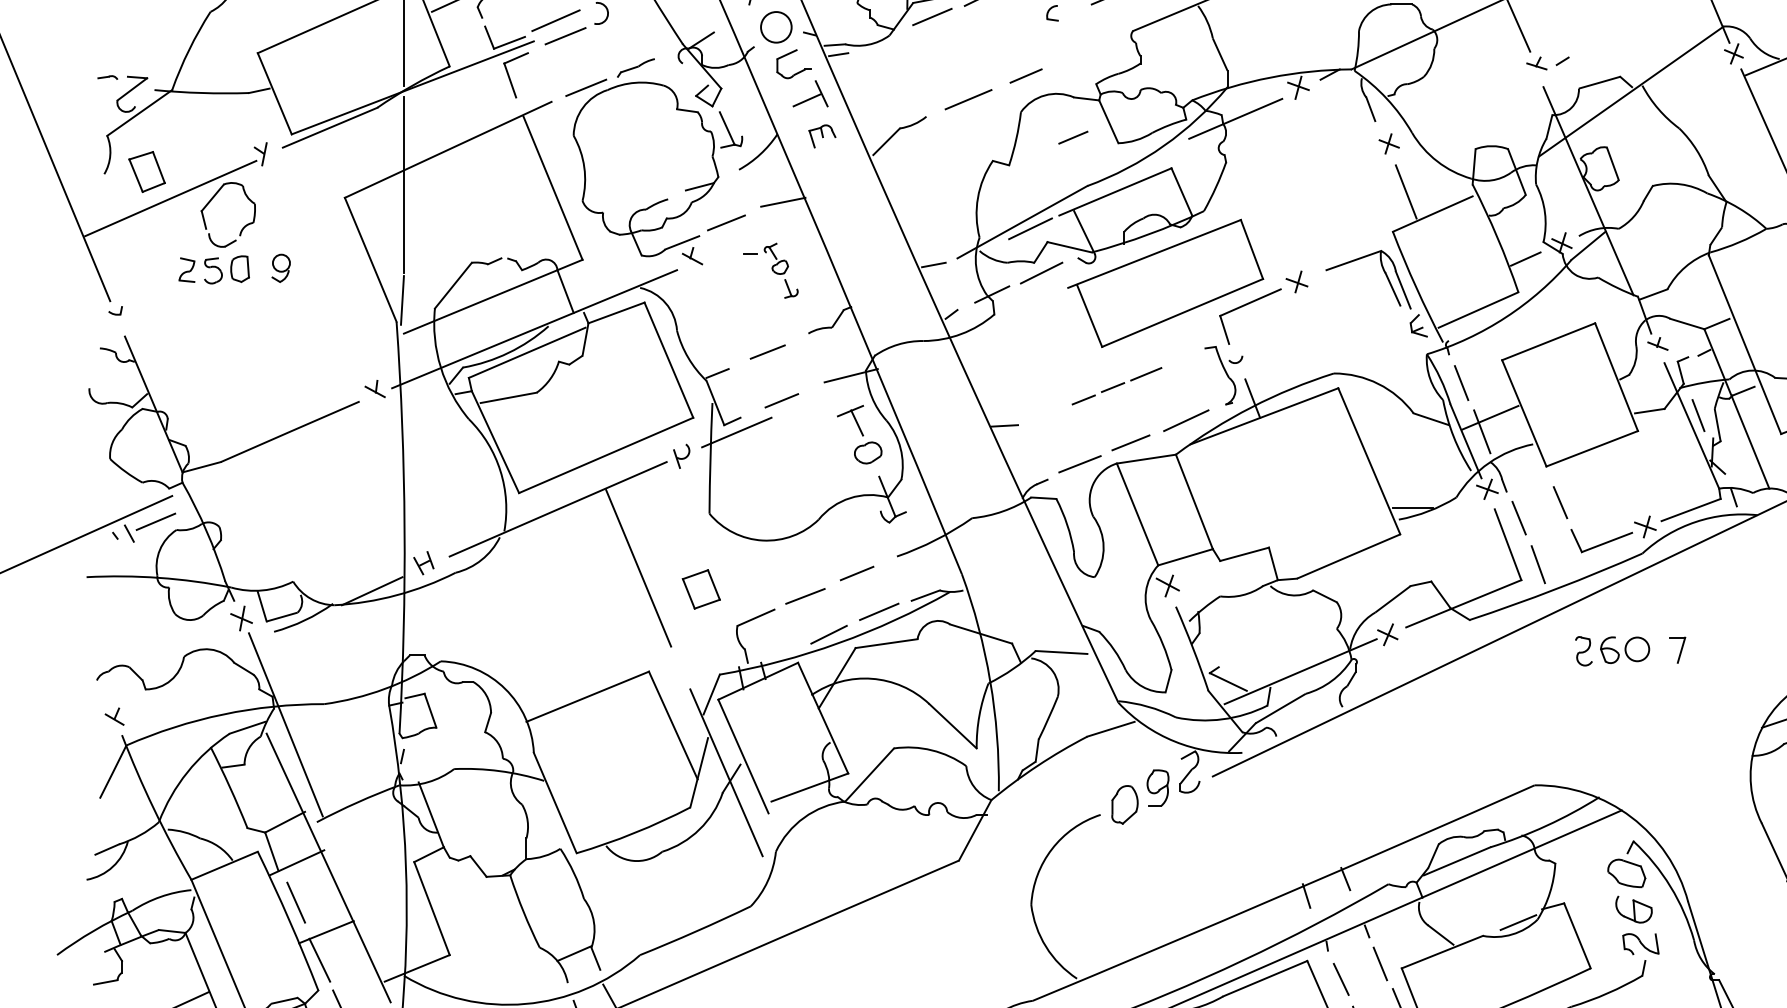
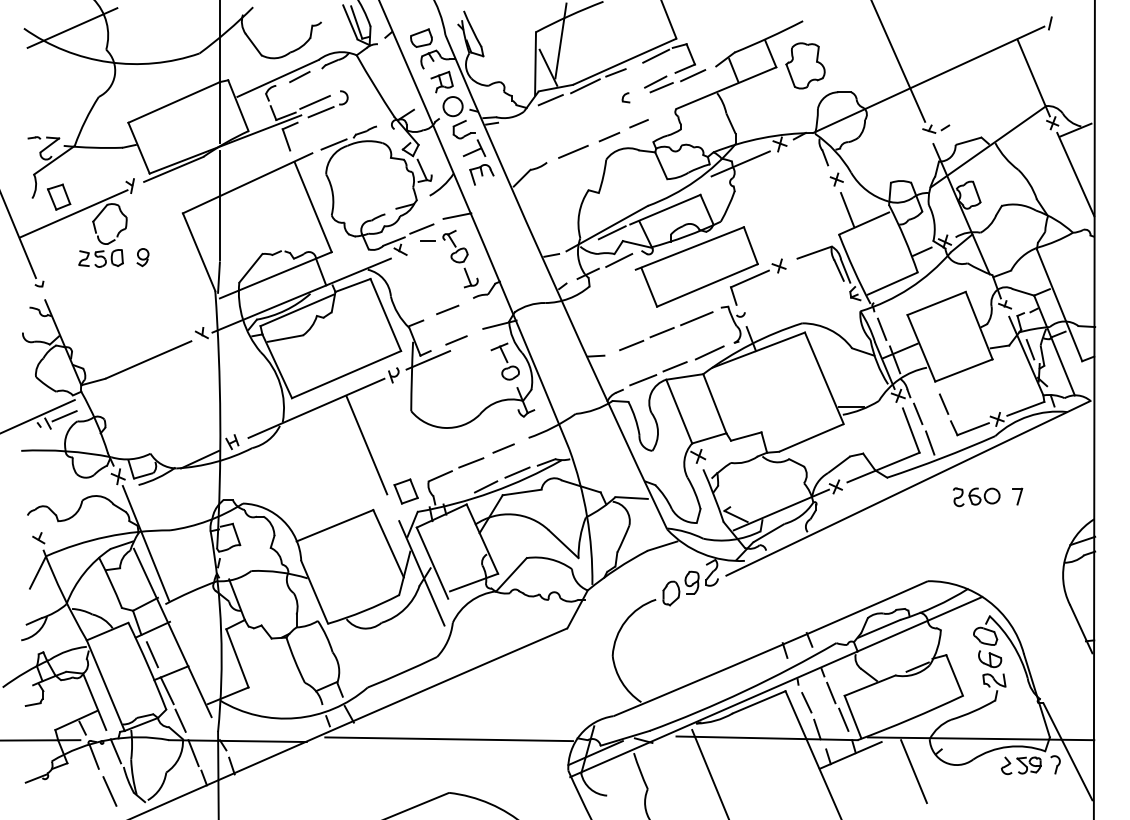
part: (821, 135) -> (481, 174), size x1.43
line: (1072, 137) -> (638, 123), moved
part: (770, 269) -> (449, 258), size x1.67
part: (1117, 386) -> (666, 331), size x1.67
part: (700, 589) -> (405, 491), moved

